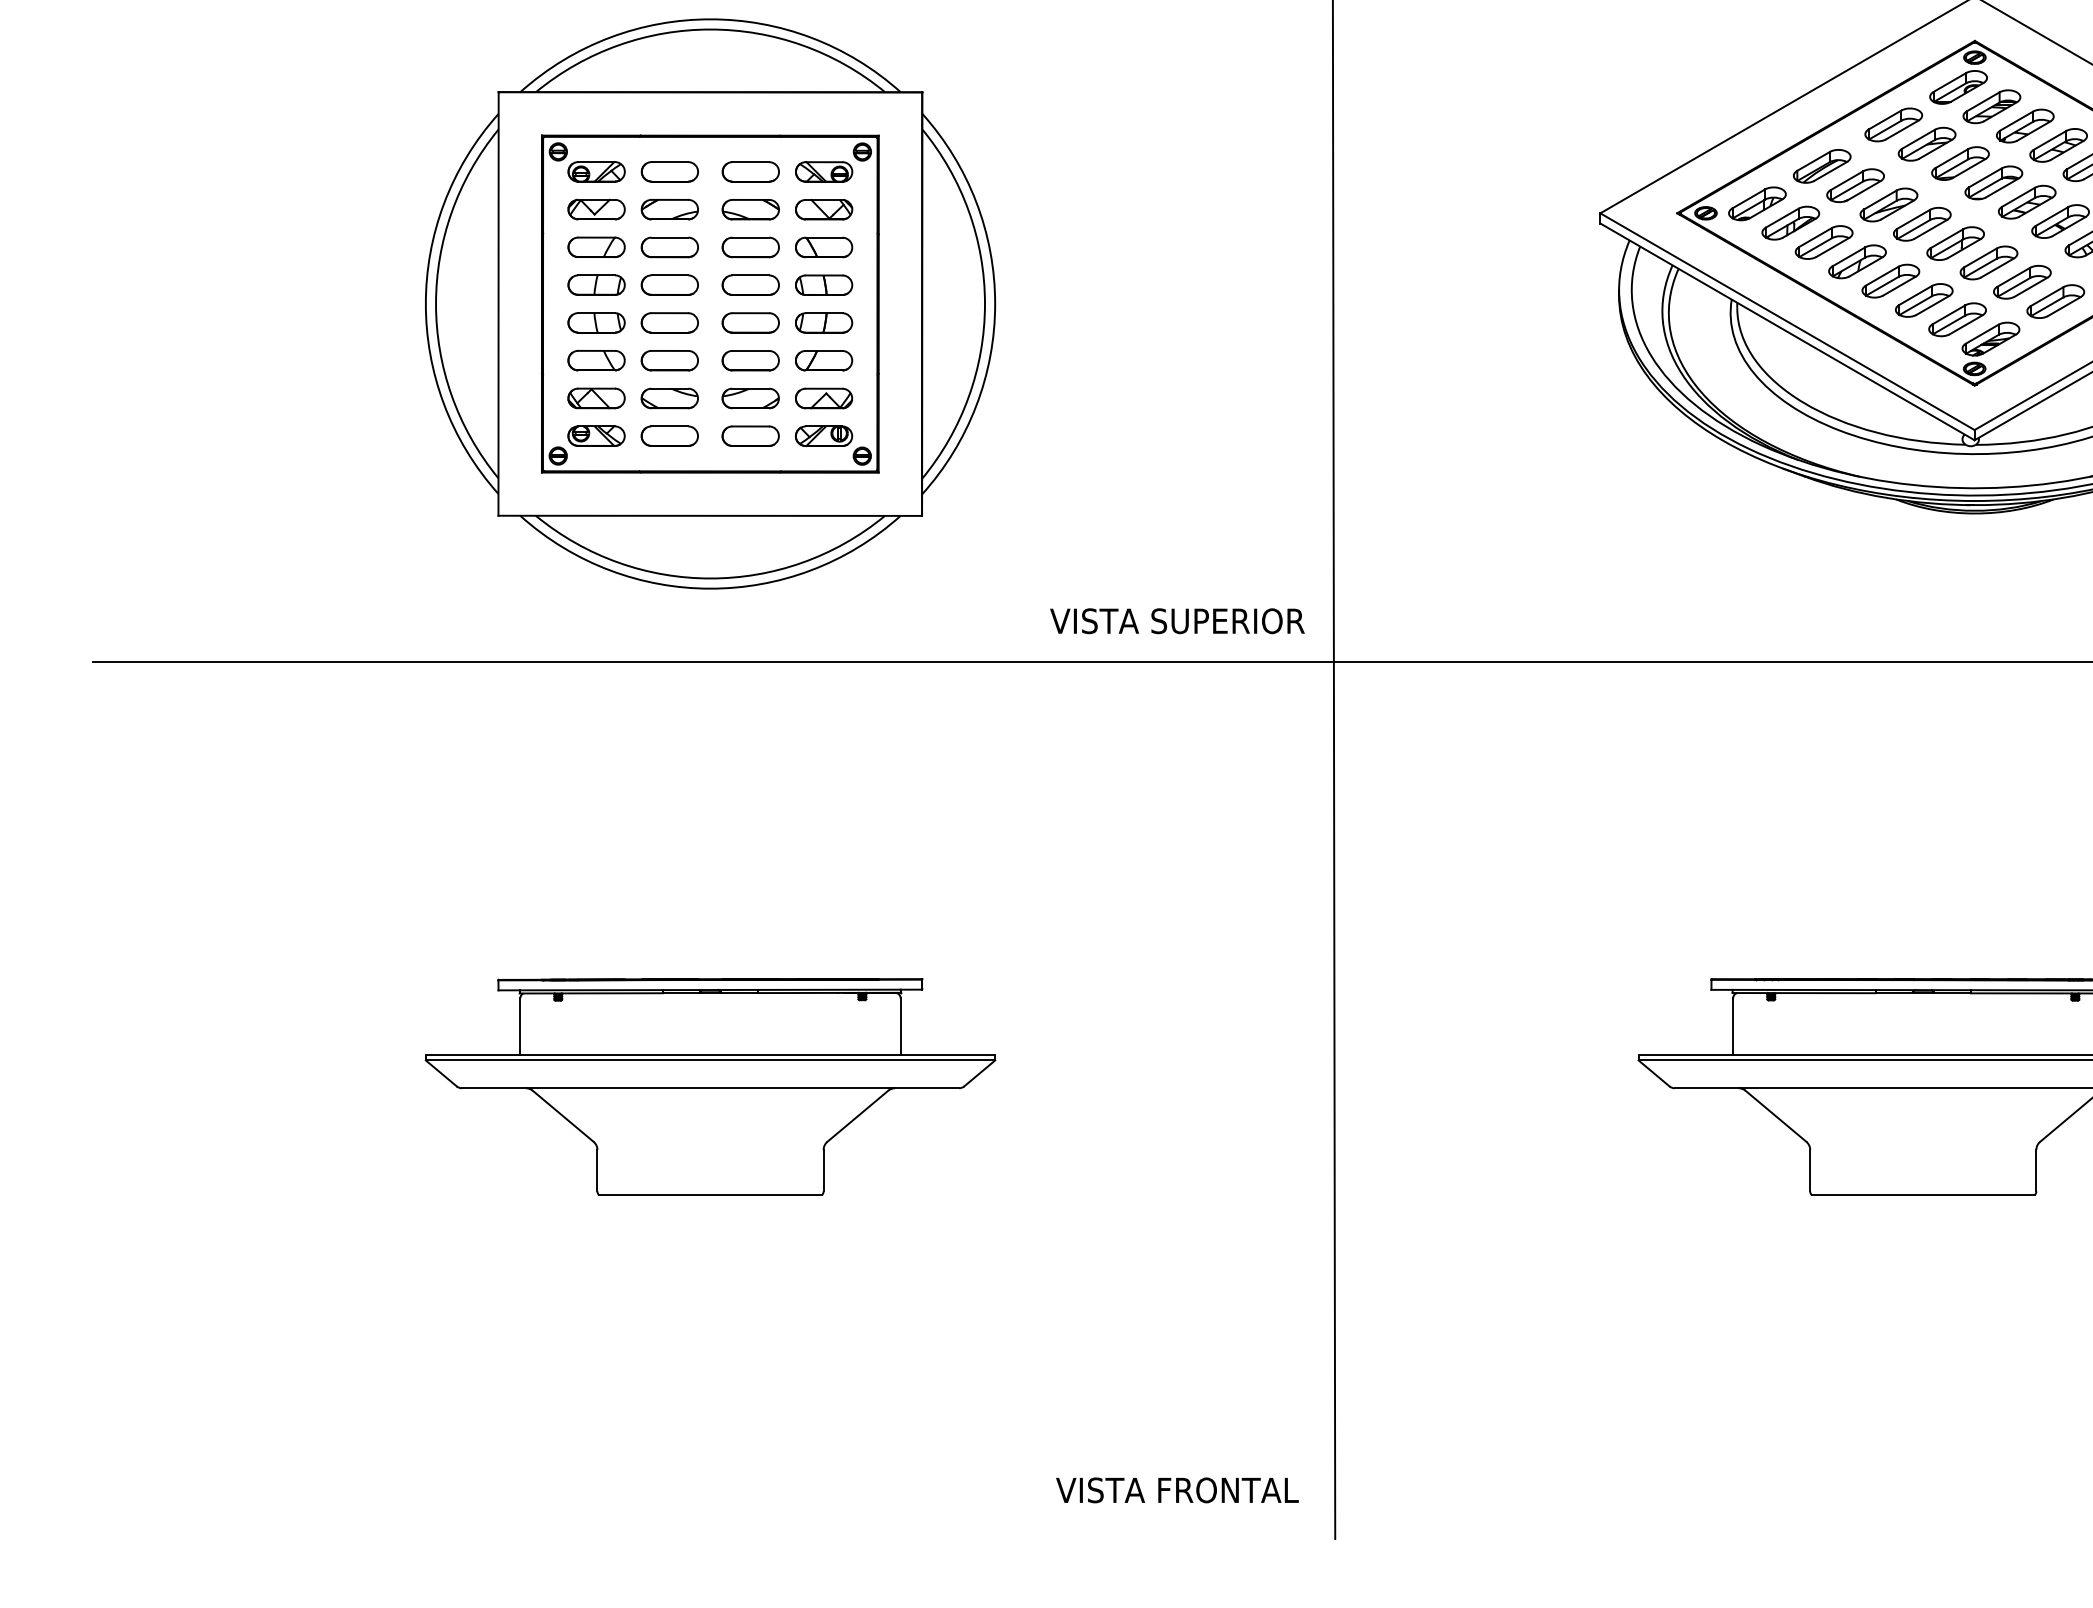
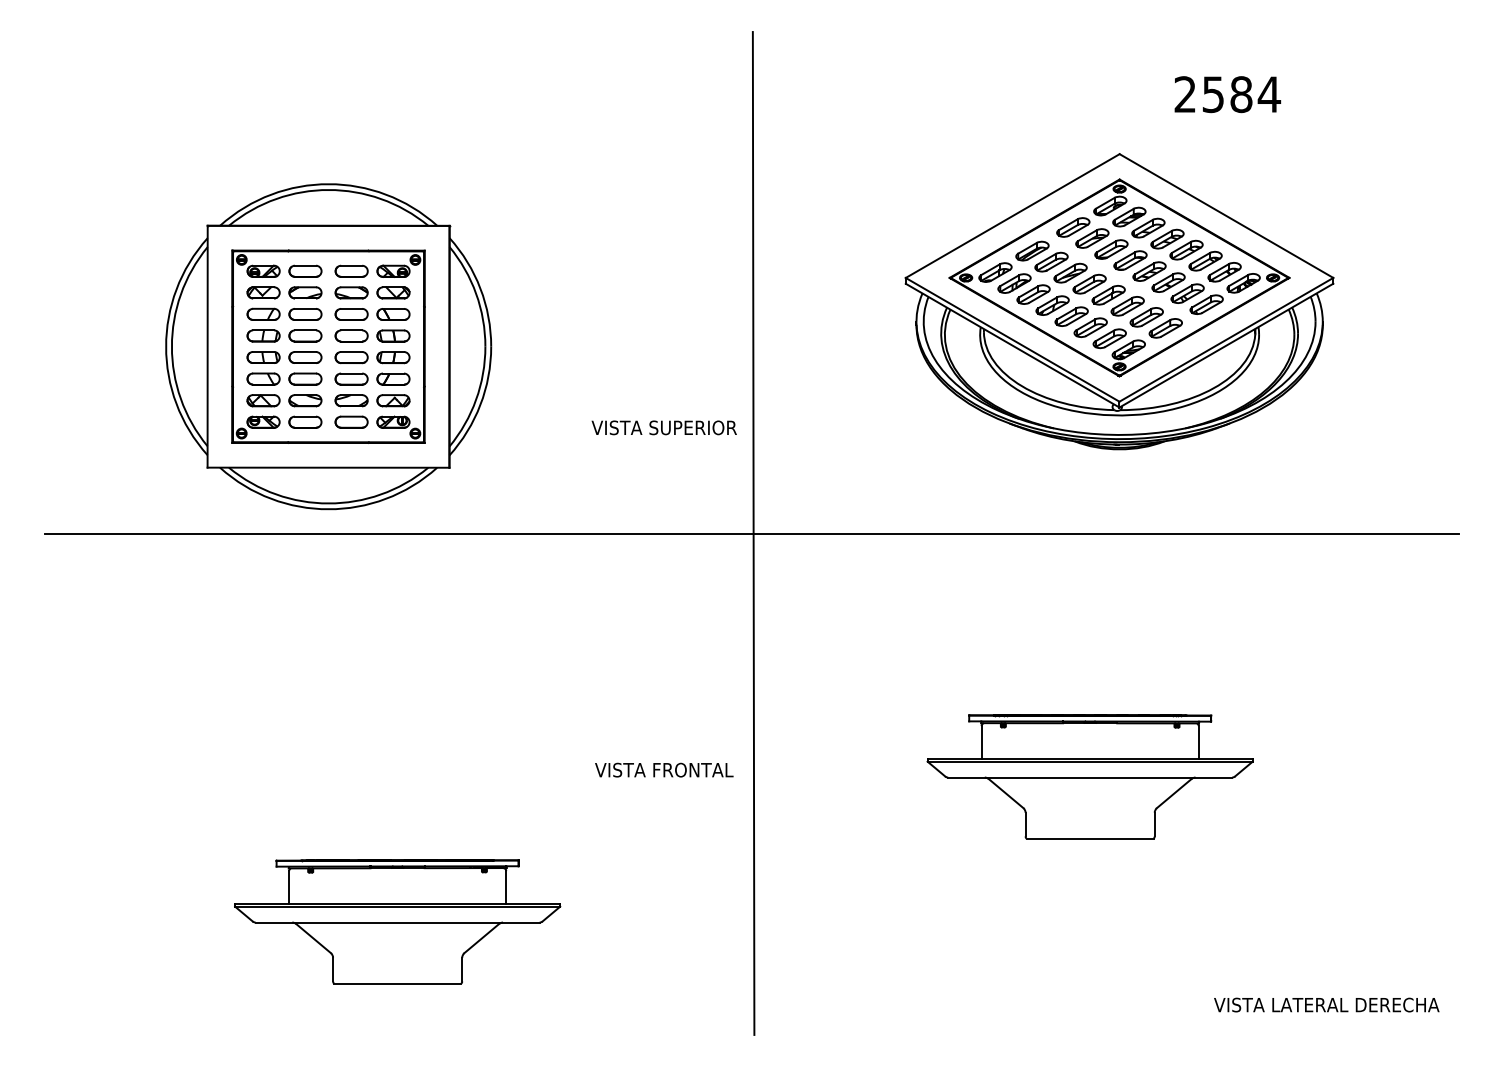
part: (710, 303) -> (328, 346), moved
text: (1176, 620) -> (663, 427), moved
part: (710, 1086) -> (397, 921), moved
text: (1177, 1489) -> (664, 769), moved

